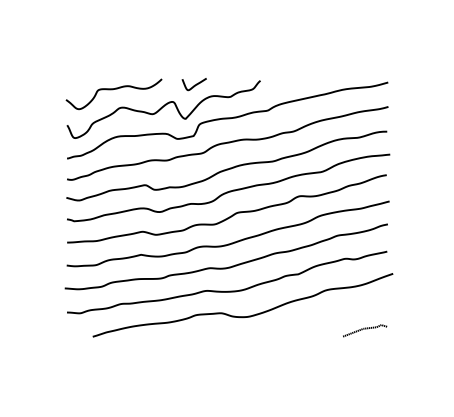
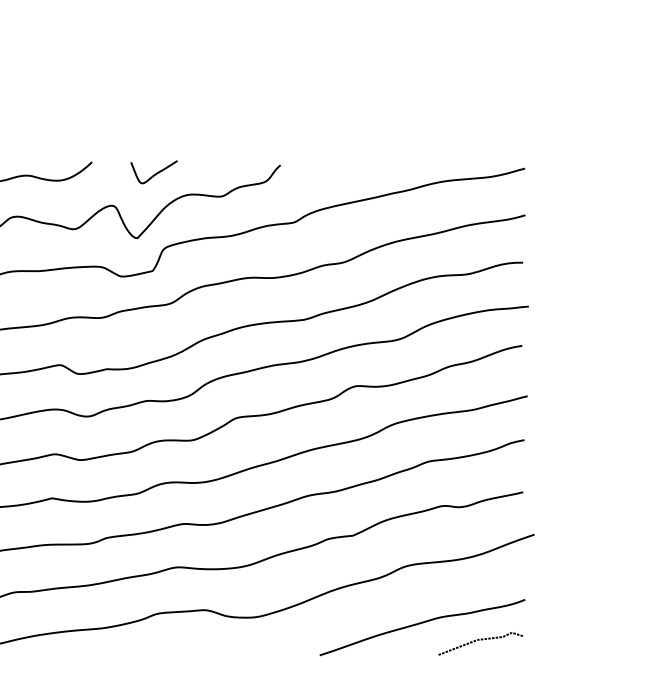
curve: (334, 320) -> (422, 624), added

